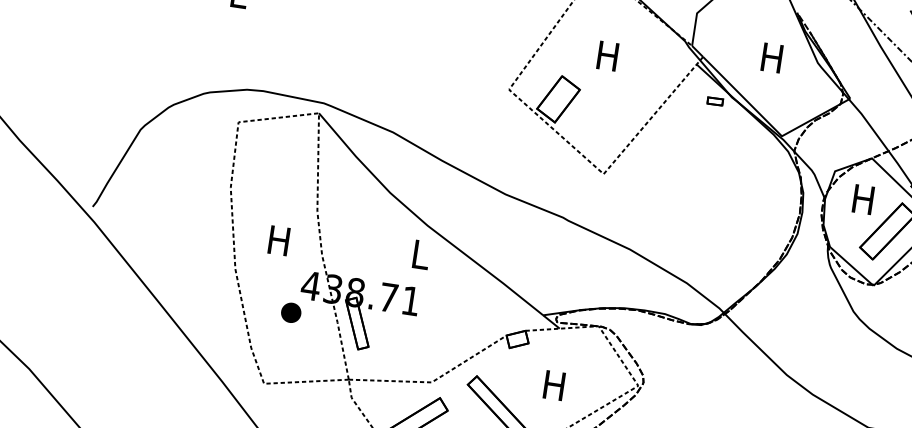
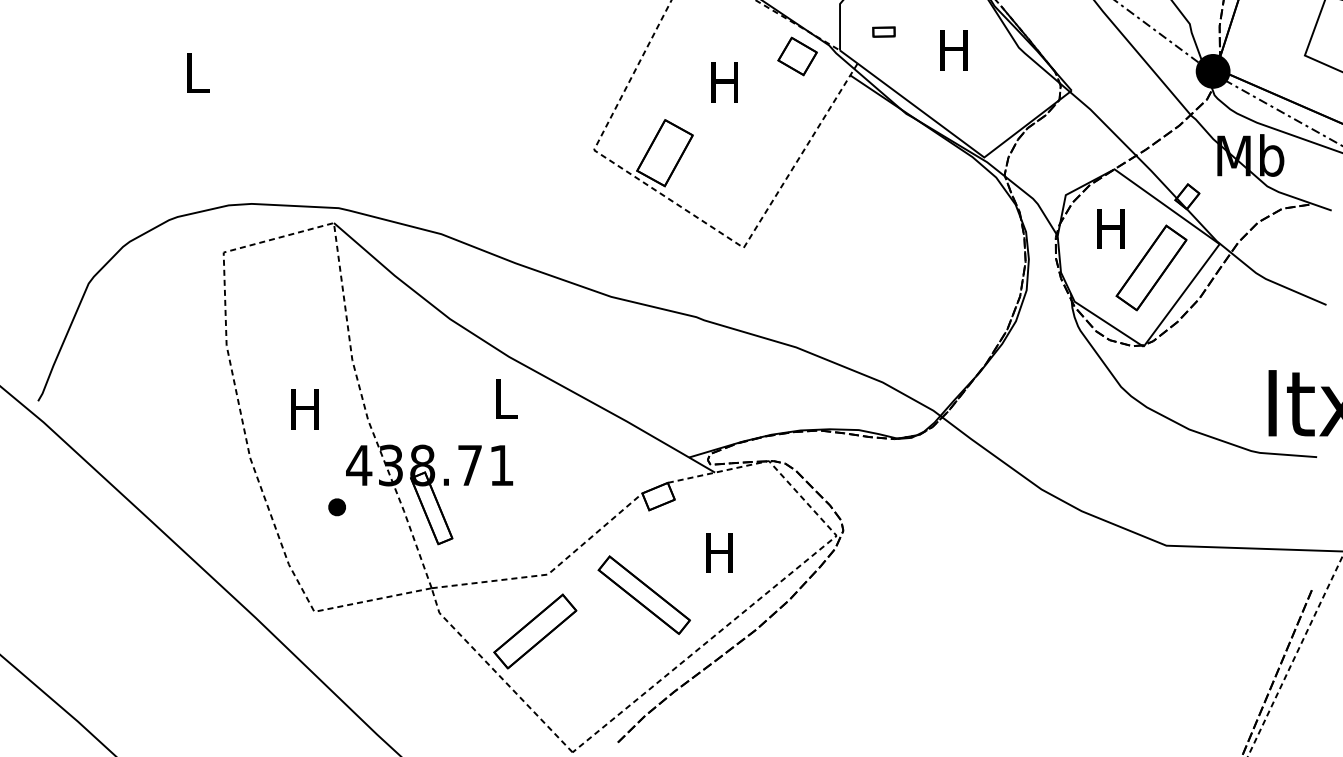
part: (661, 45) -> (797, 56), added
part: (714, 101) -> (883, 31), moved
part: (290, 312) -> (336, 507), size x0.62

